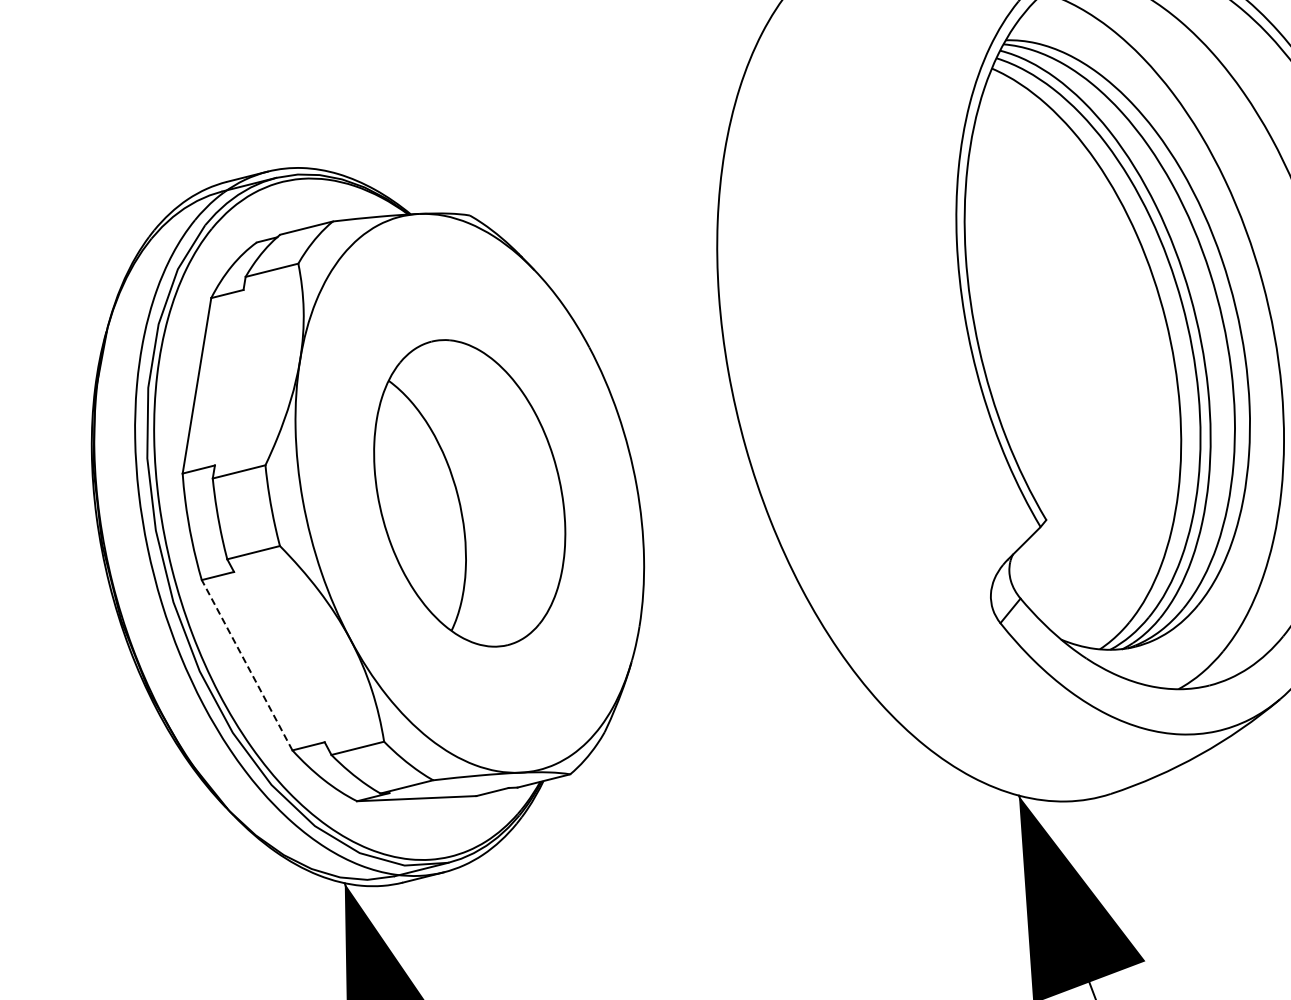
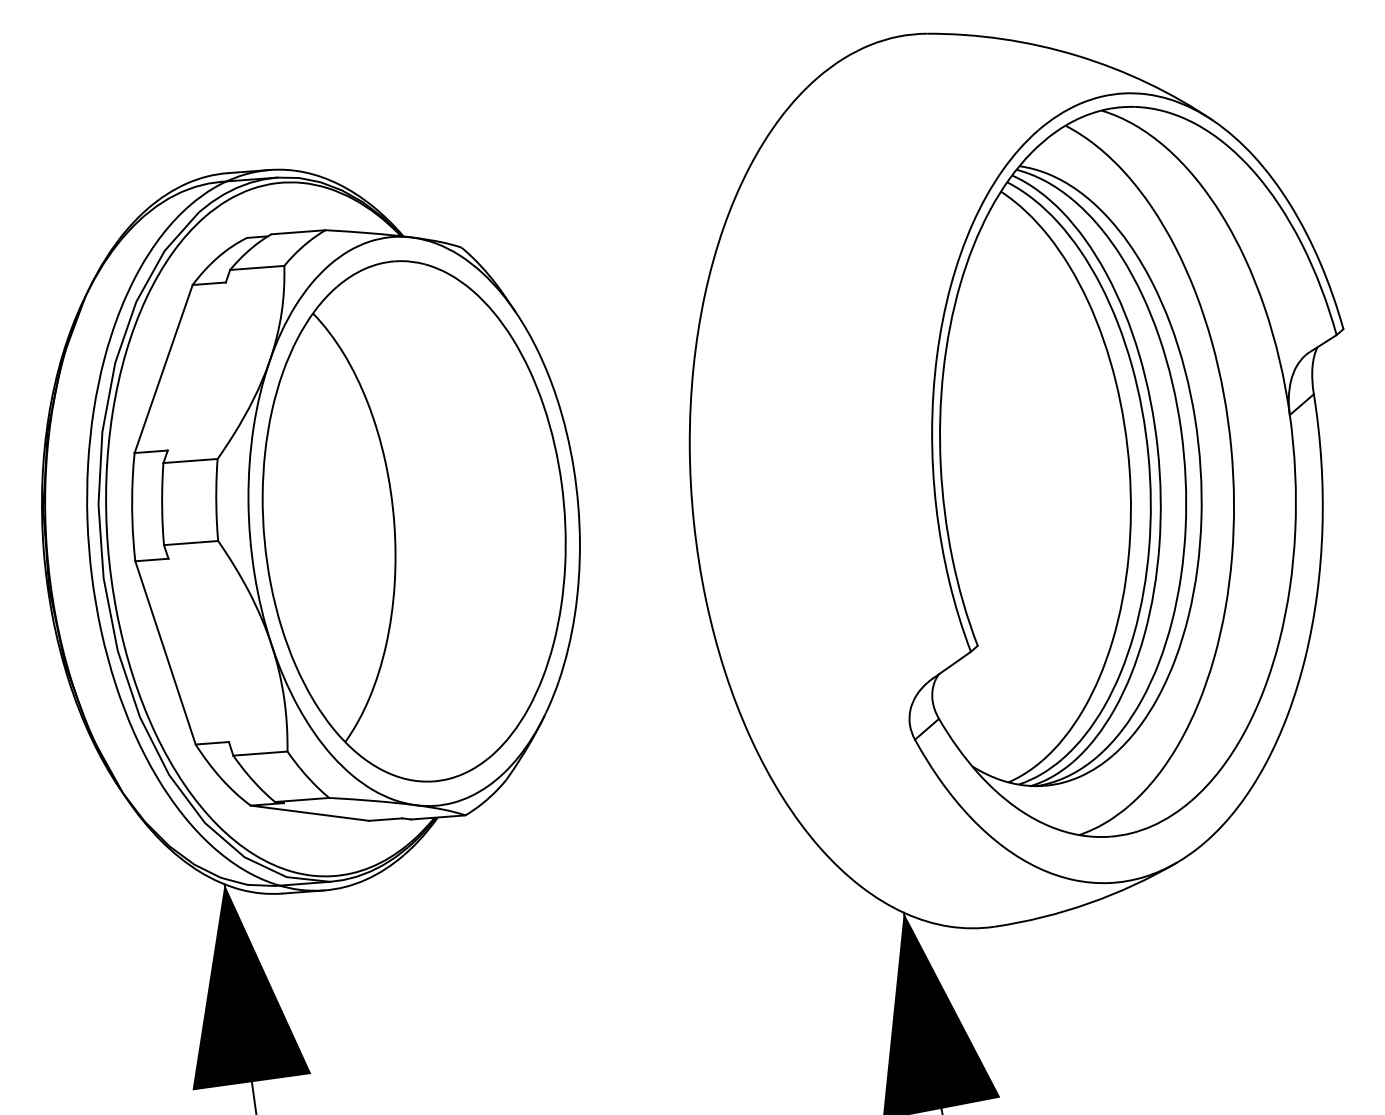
part: (469, 493) -> (413, 521), size x1.67
line: (247, 664) -> (165, 652), dashed -> solid

